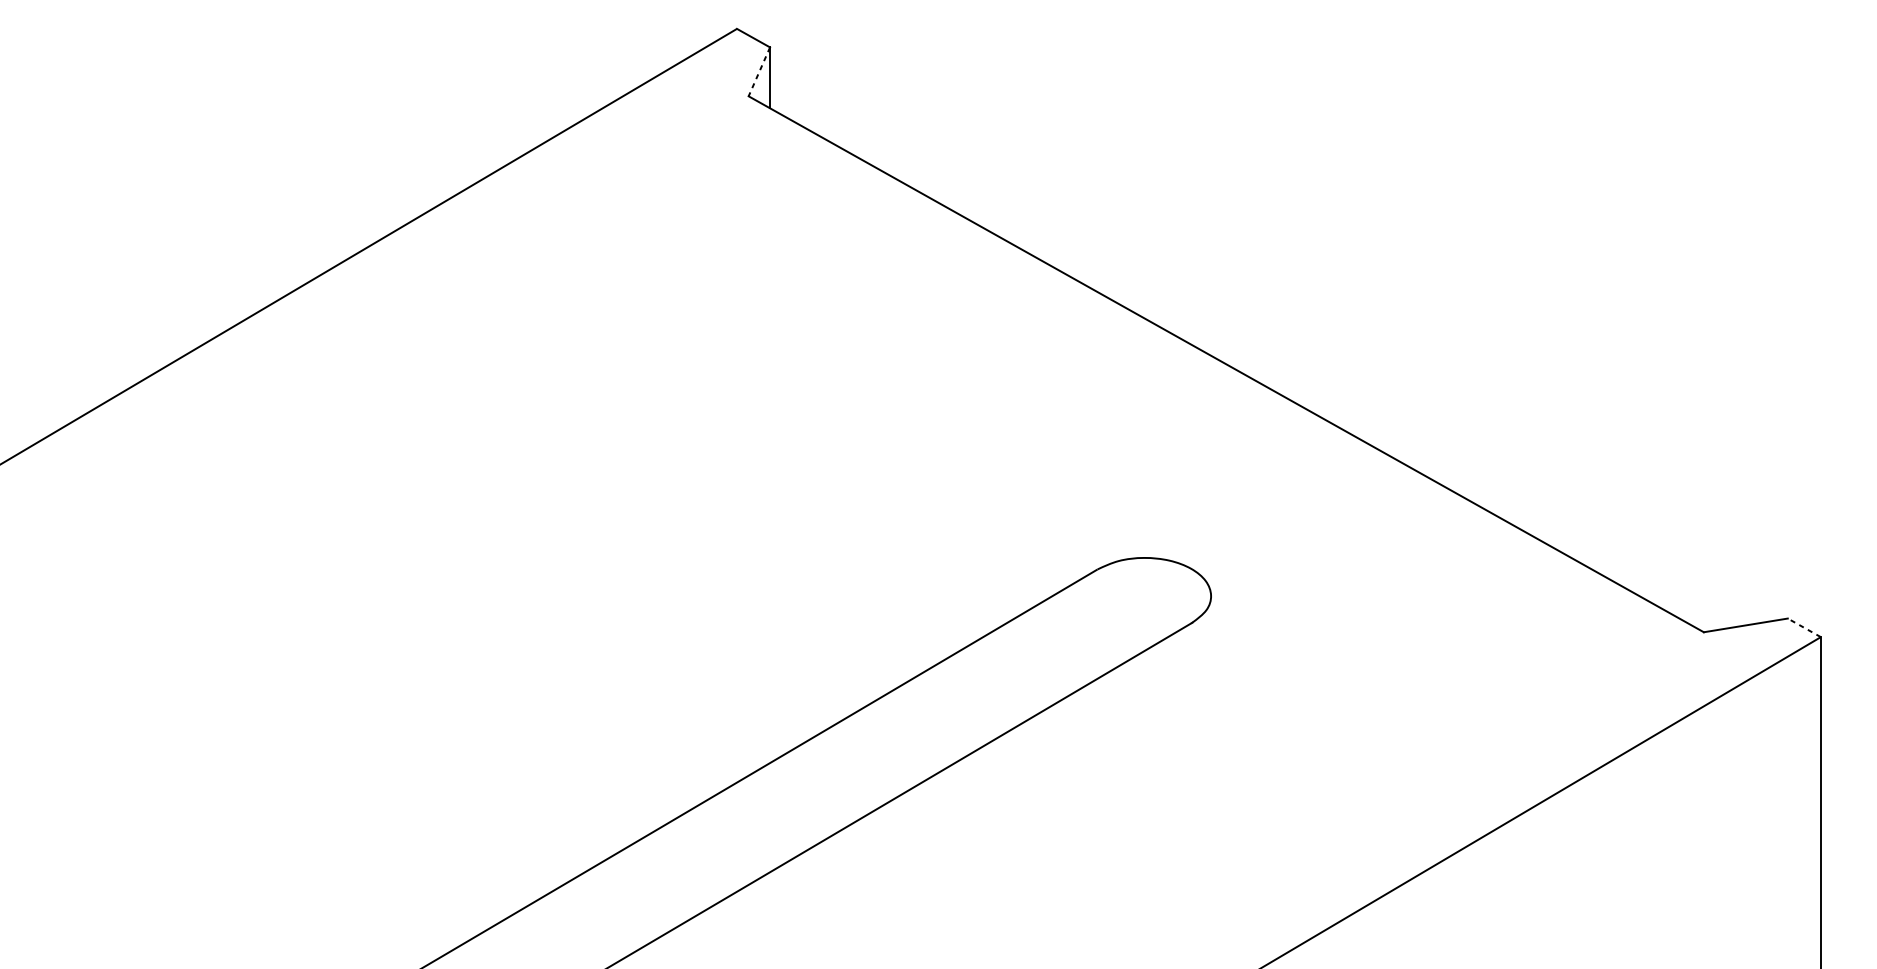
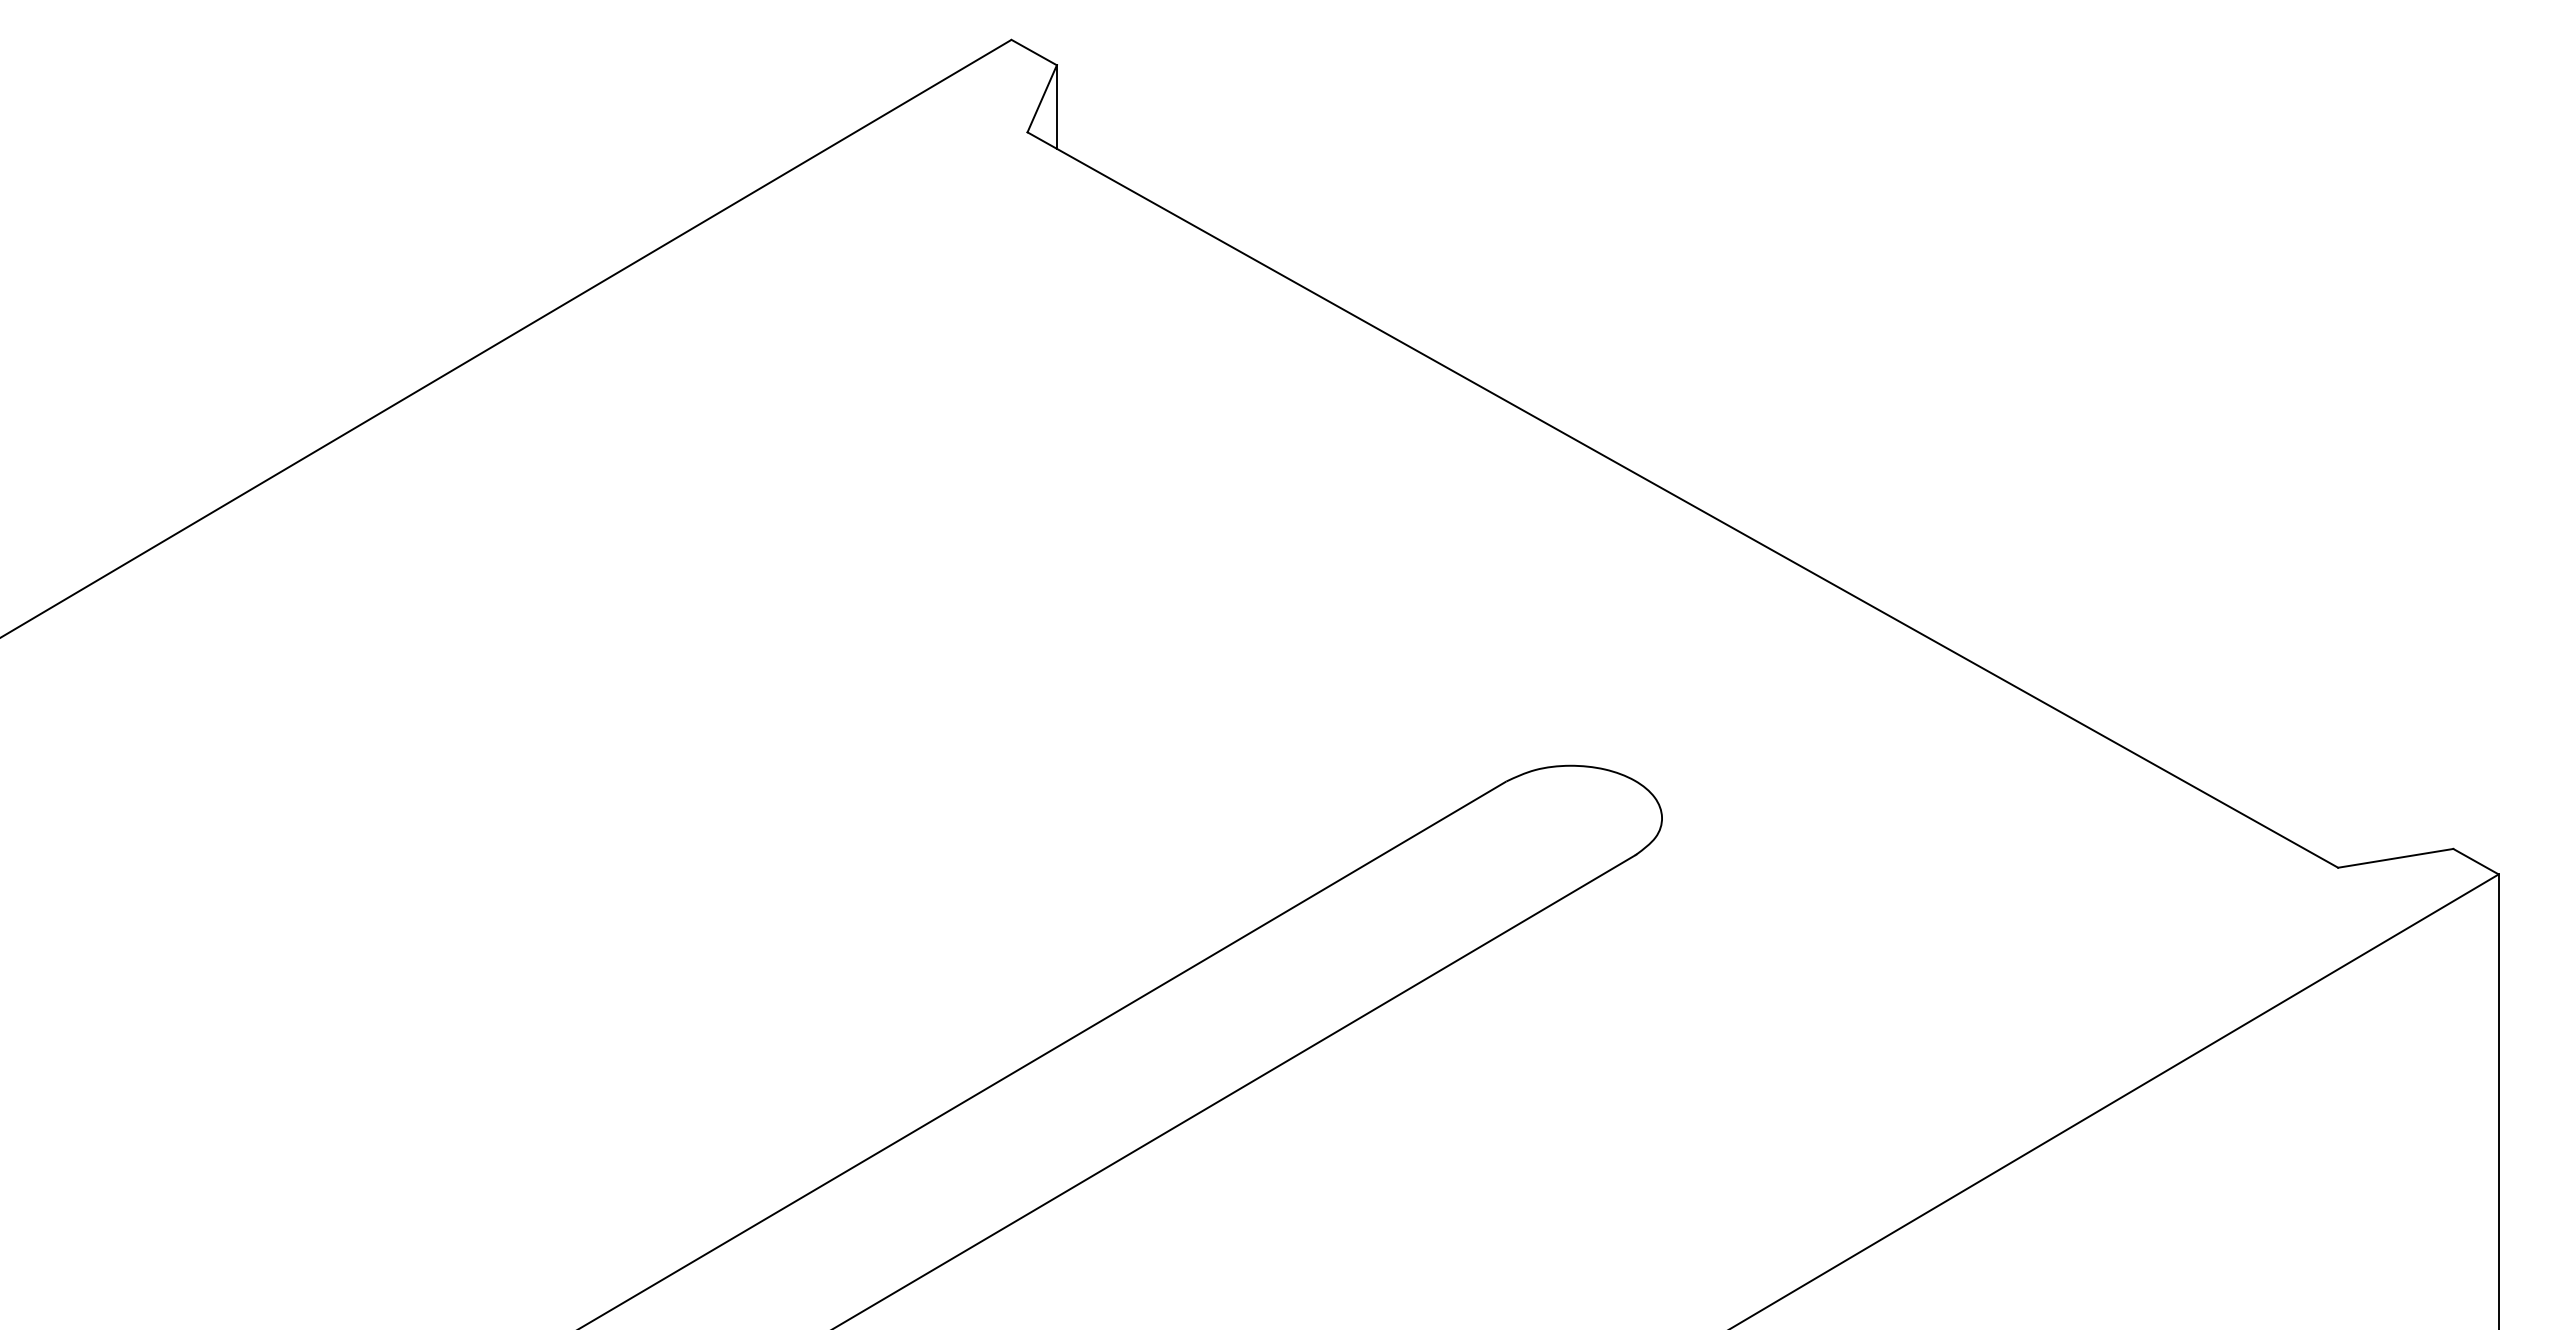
line: (759, 71) -> (1042, 98), dashed -> solid
line: (1803, 627) -> (2475, 861), dashed -> solid

